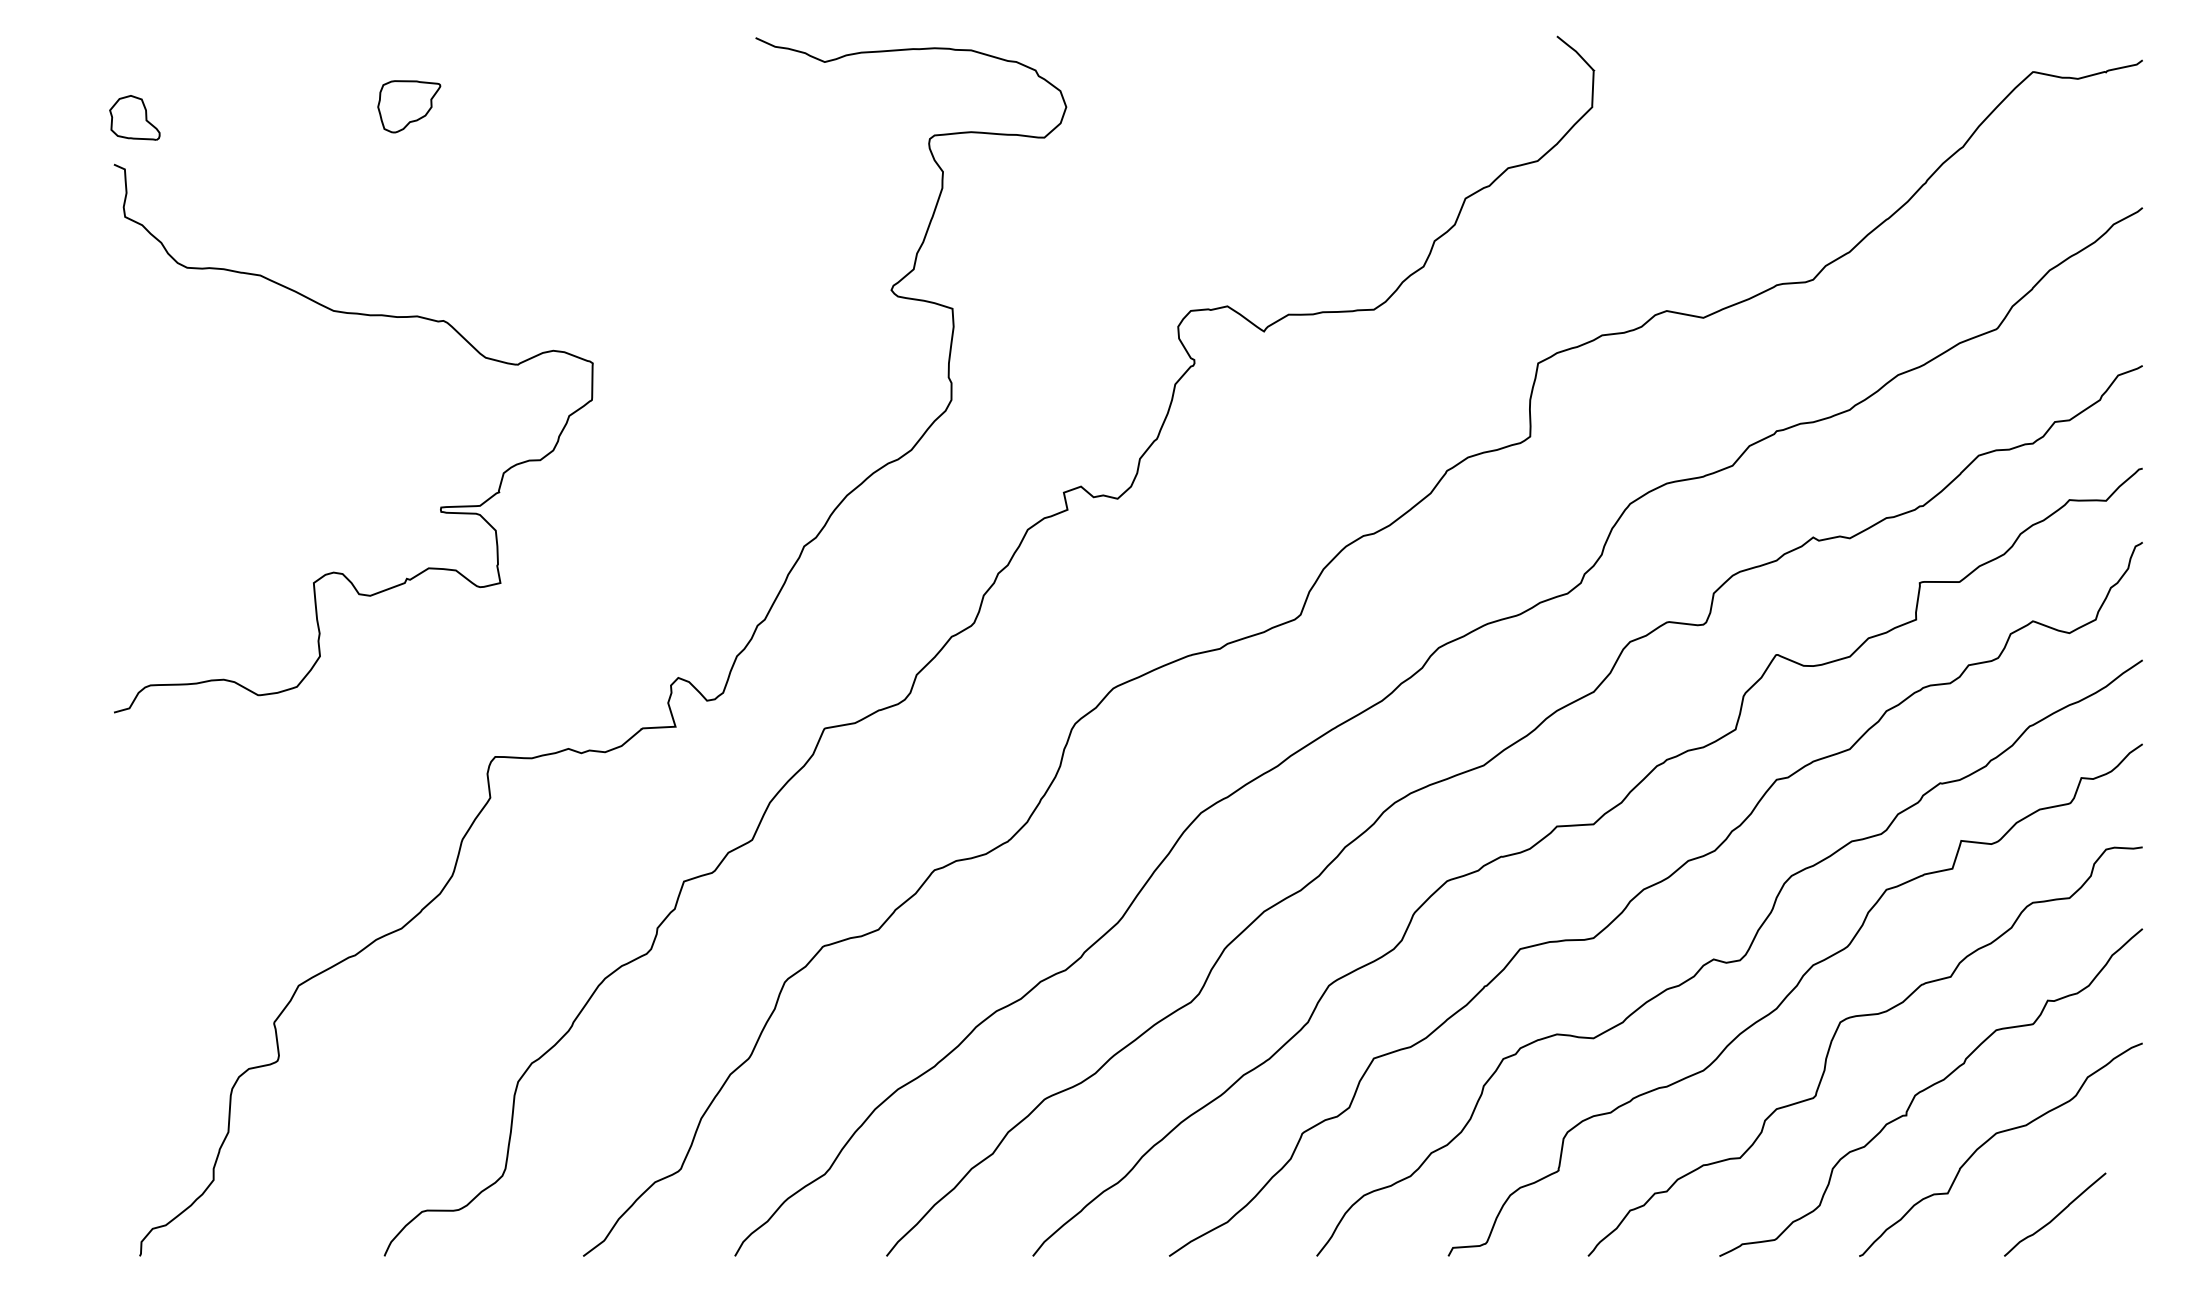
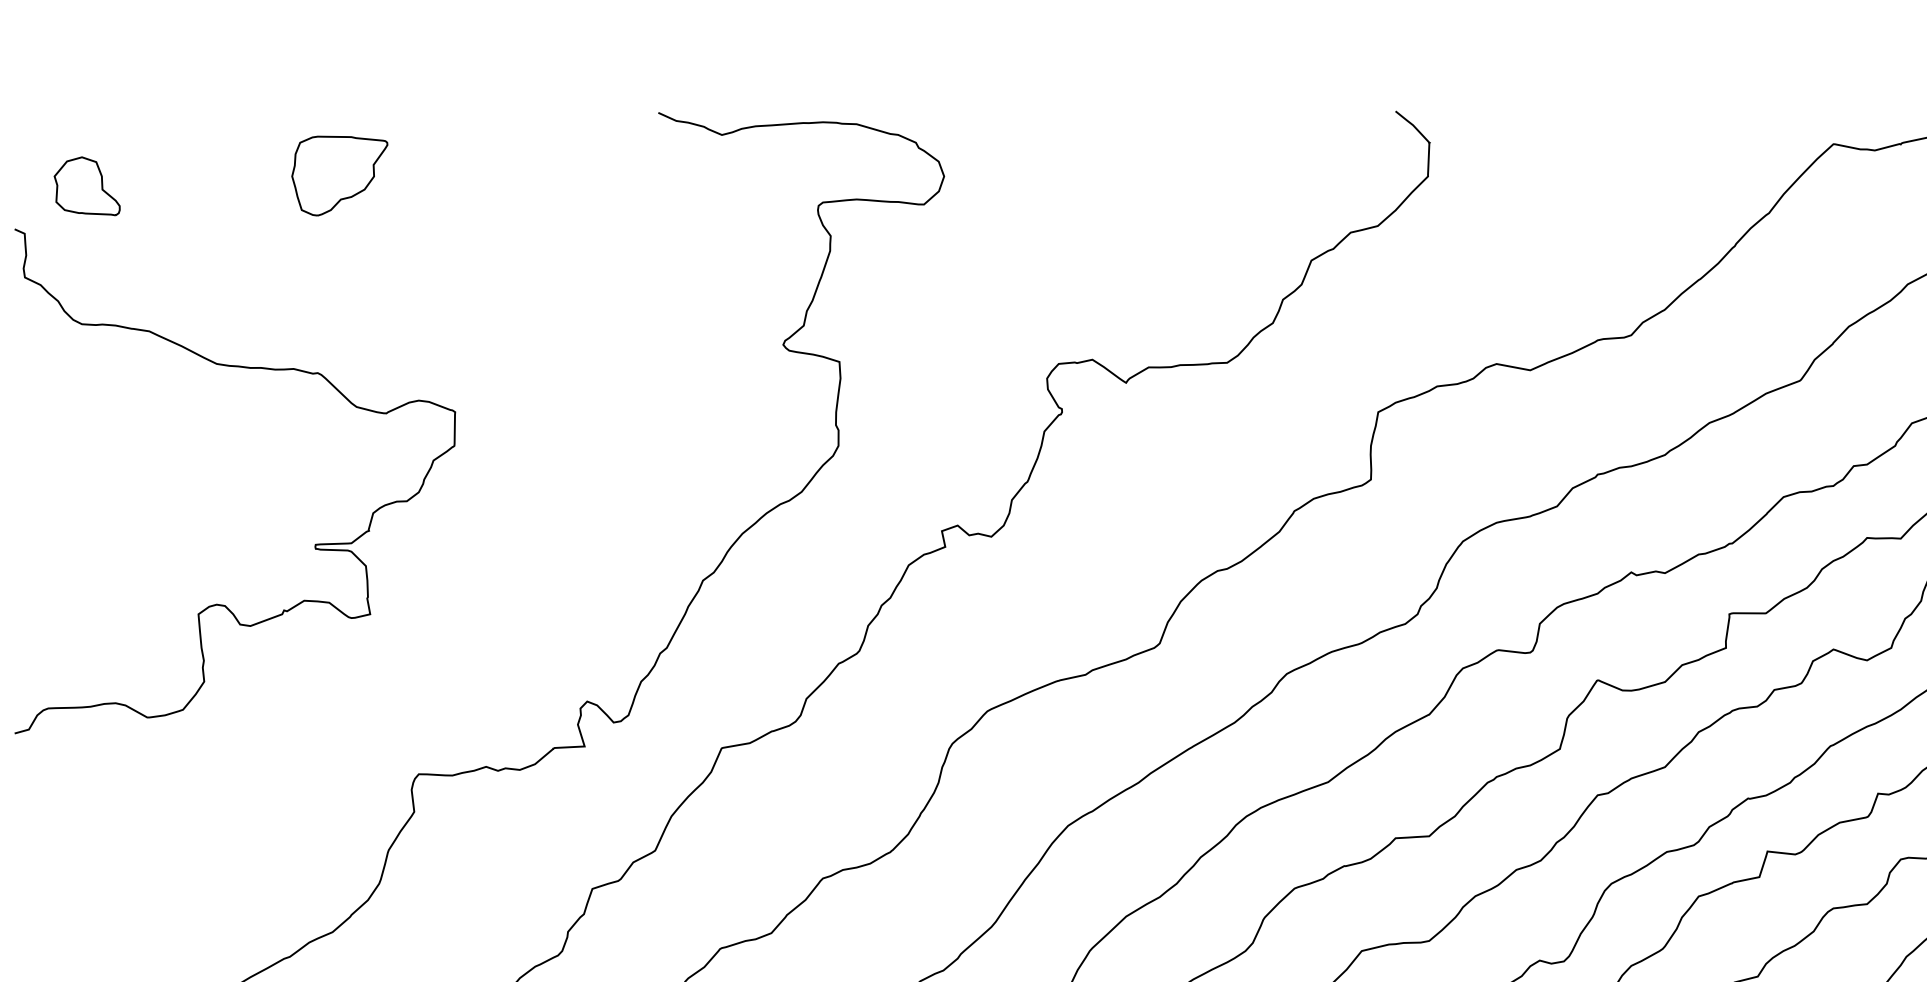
part: (408, 106) -> (338, 175), size x1.67
part: (134, 117) -> (86, 185), size x1.43
curve: (440, 506) -> (315, 543), moved

